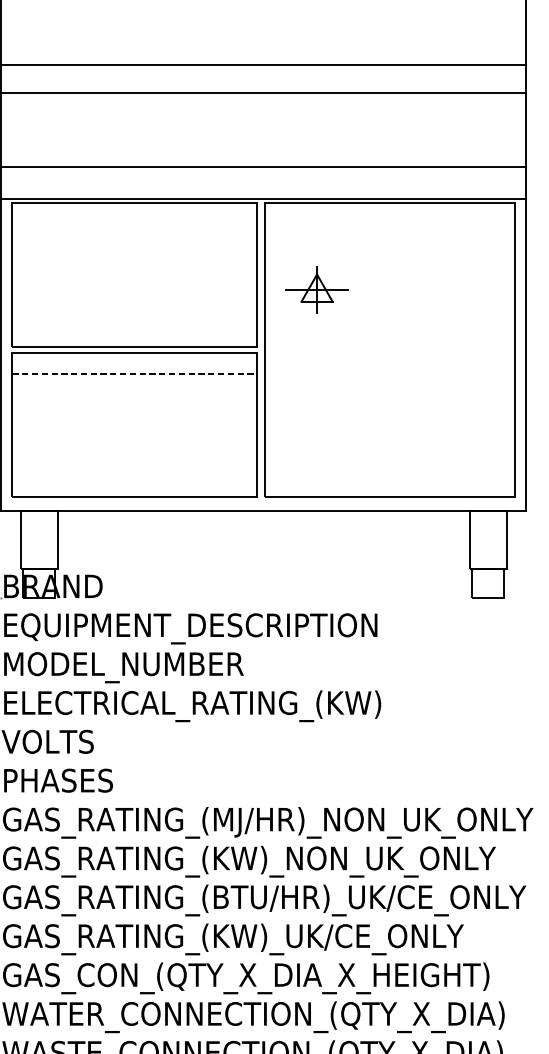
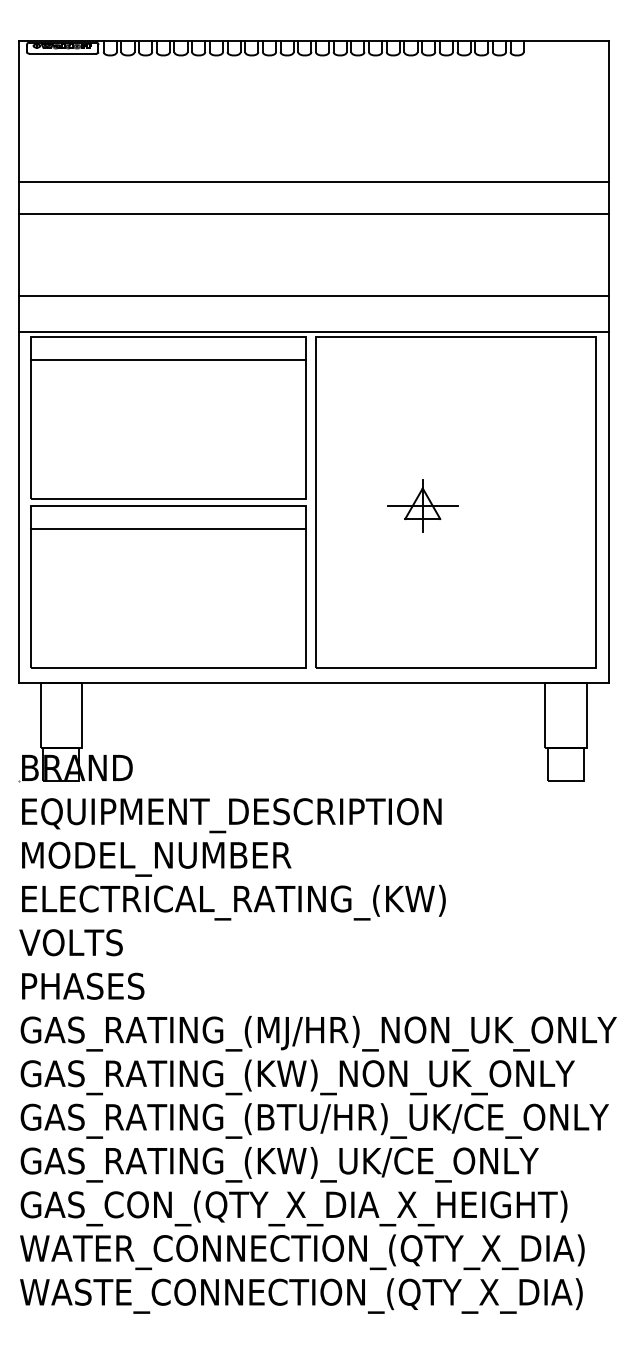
line: (134, 223) -> (168, 360), added
part: (316, 289) -> (422, 505), moved
line: (134, 373) -> (168, 528), dashed -> solid

